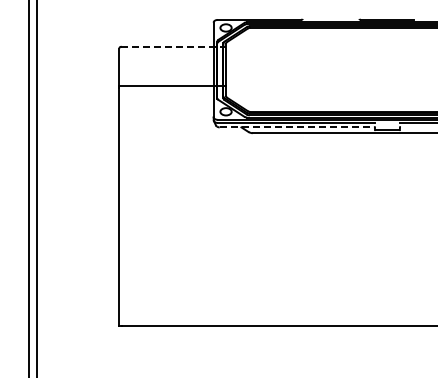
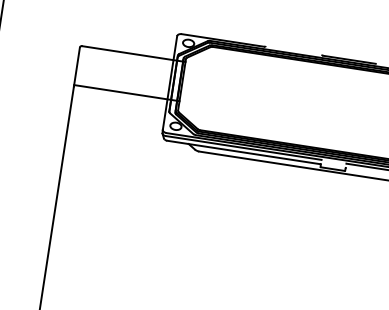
line: (173, 46) -> (133, 53), dashed -> solid
line: (297, 127) -> (244, 152), dashed -> solid

